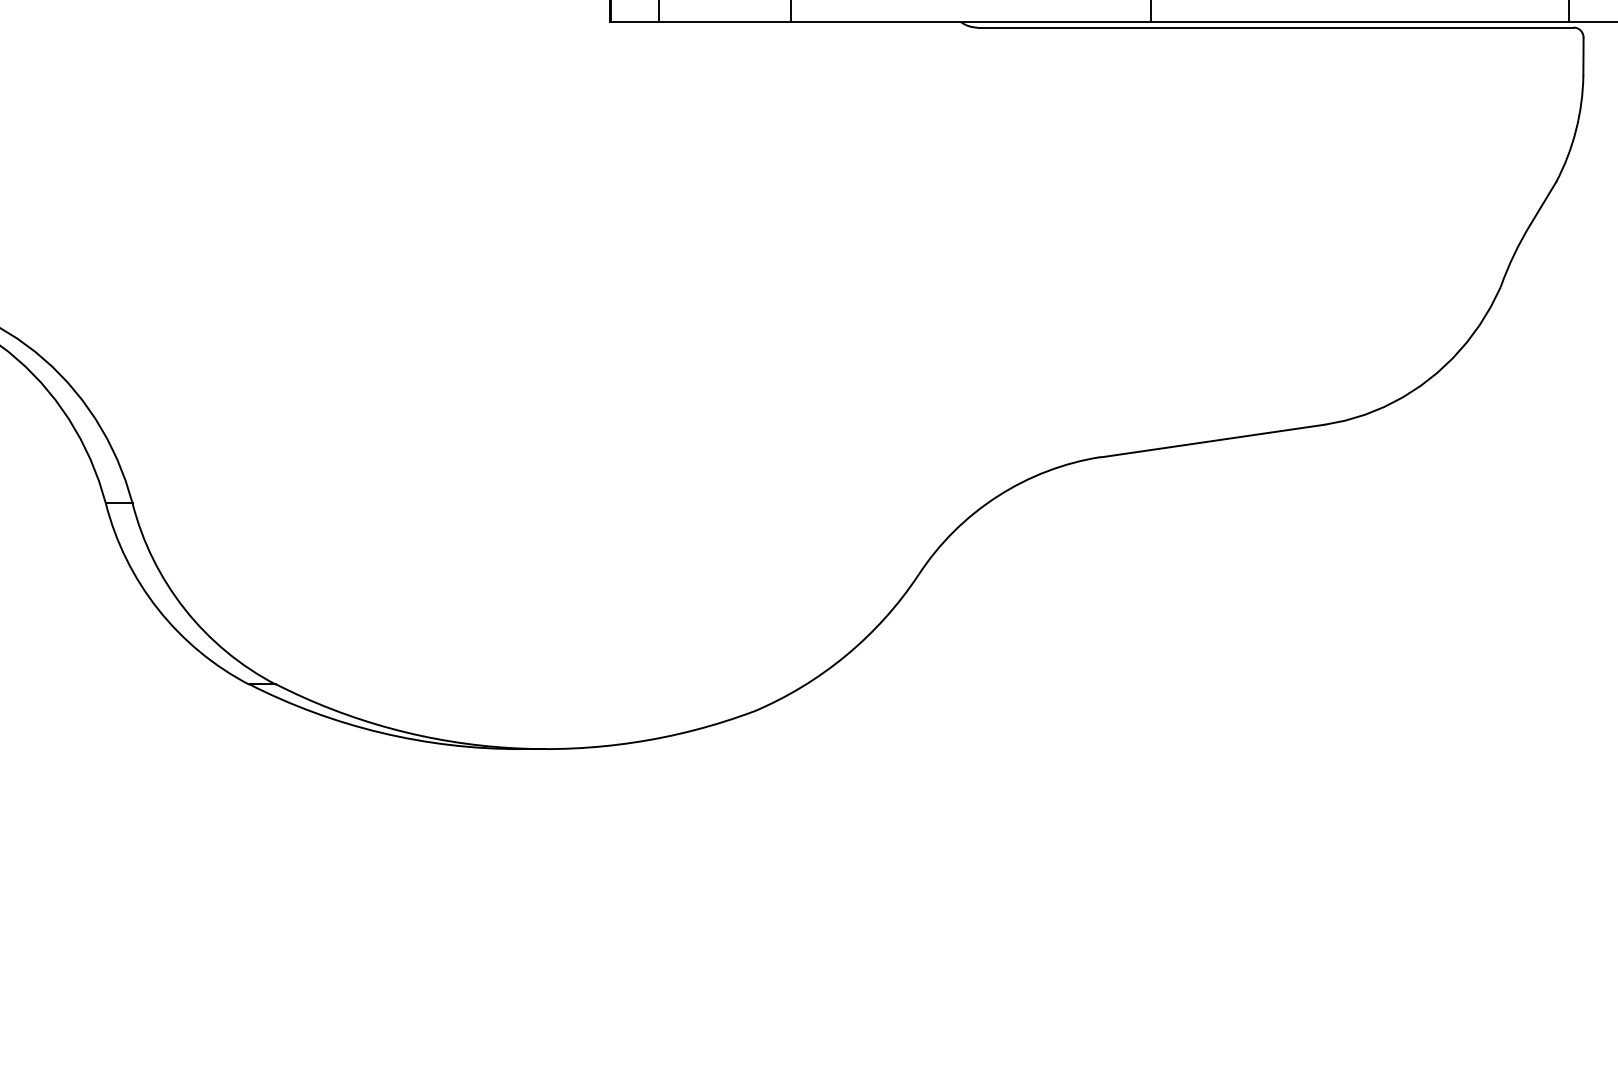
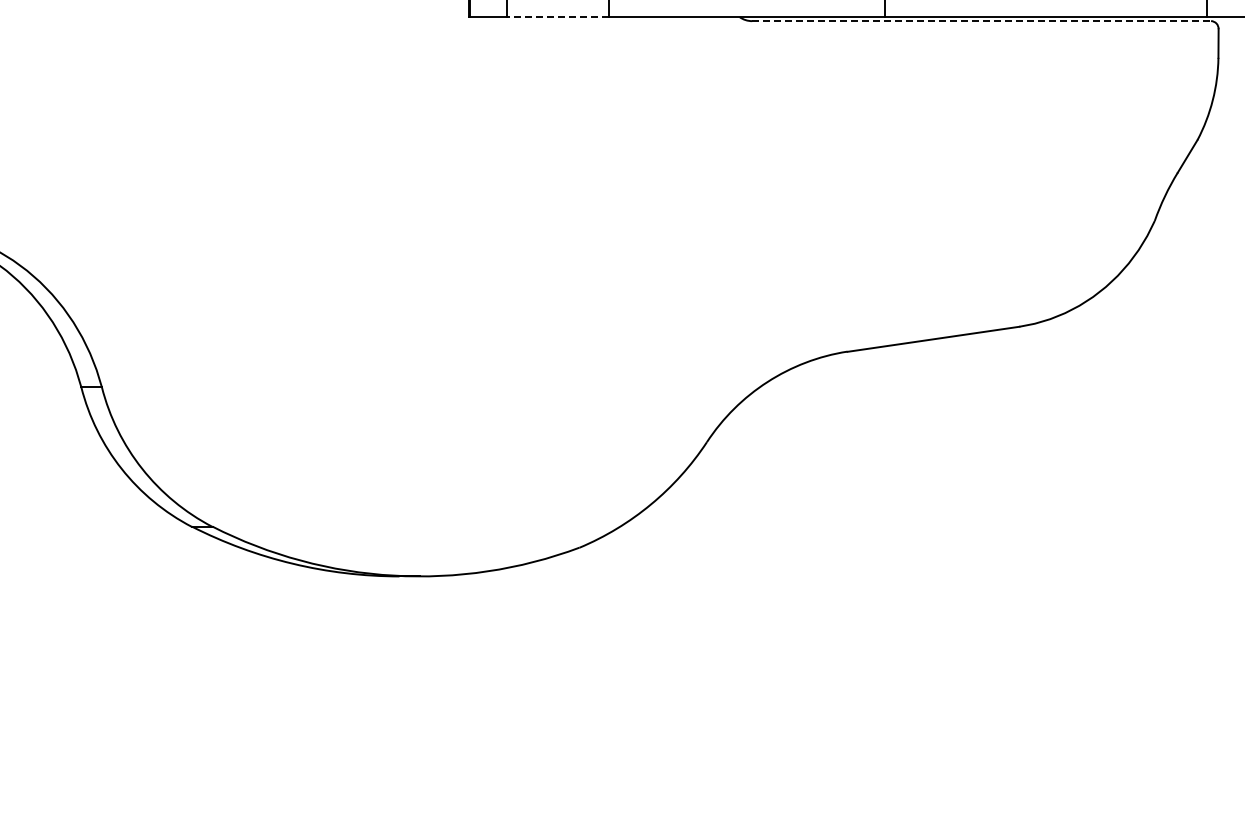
line: (724, 22) -> (557, 17), solid -> dashed
line: (1276, 28) -> (982, 21), solid -> dashed

